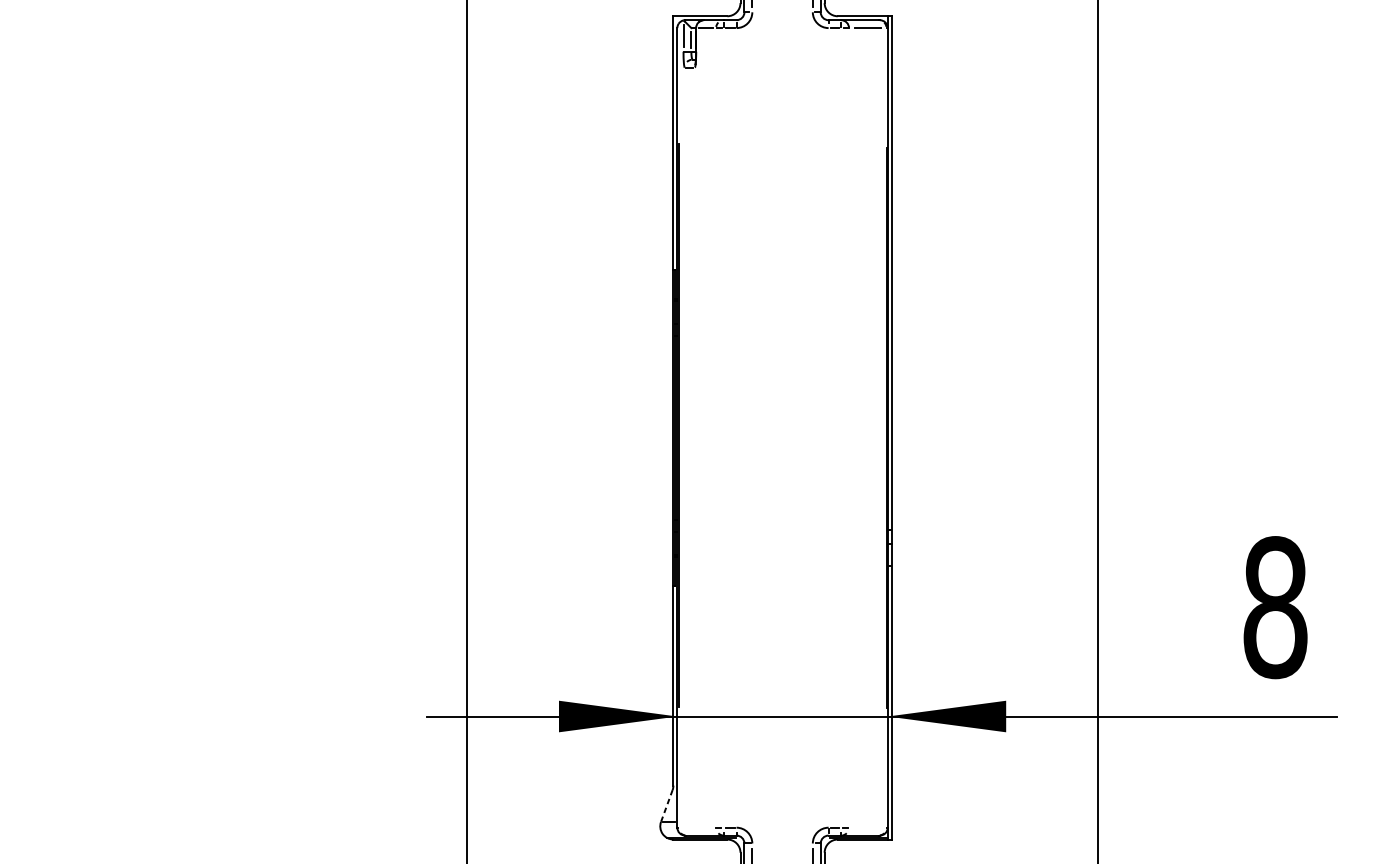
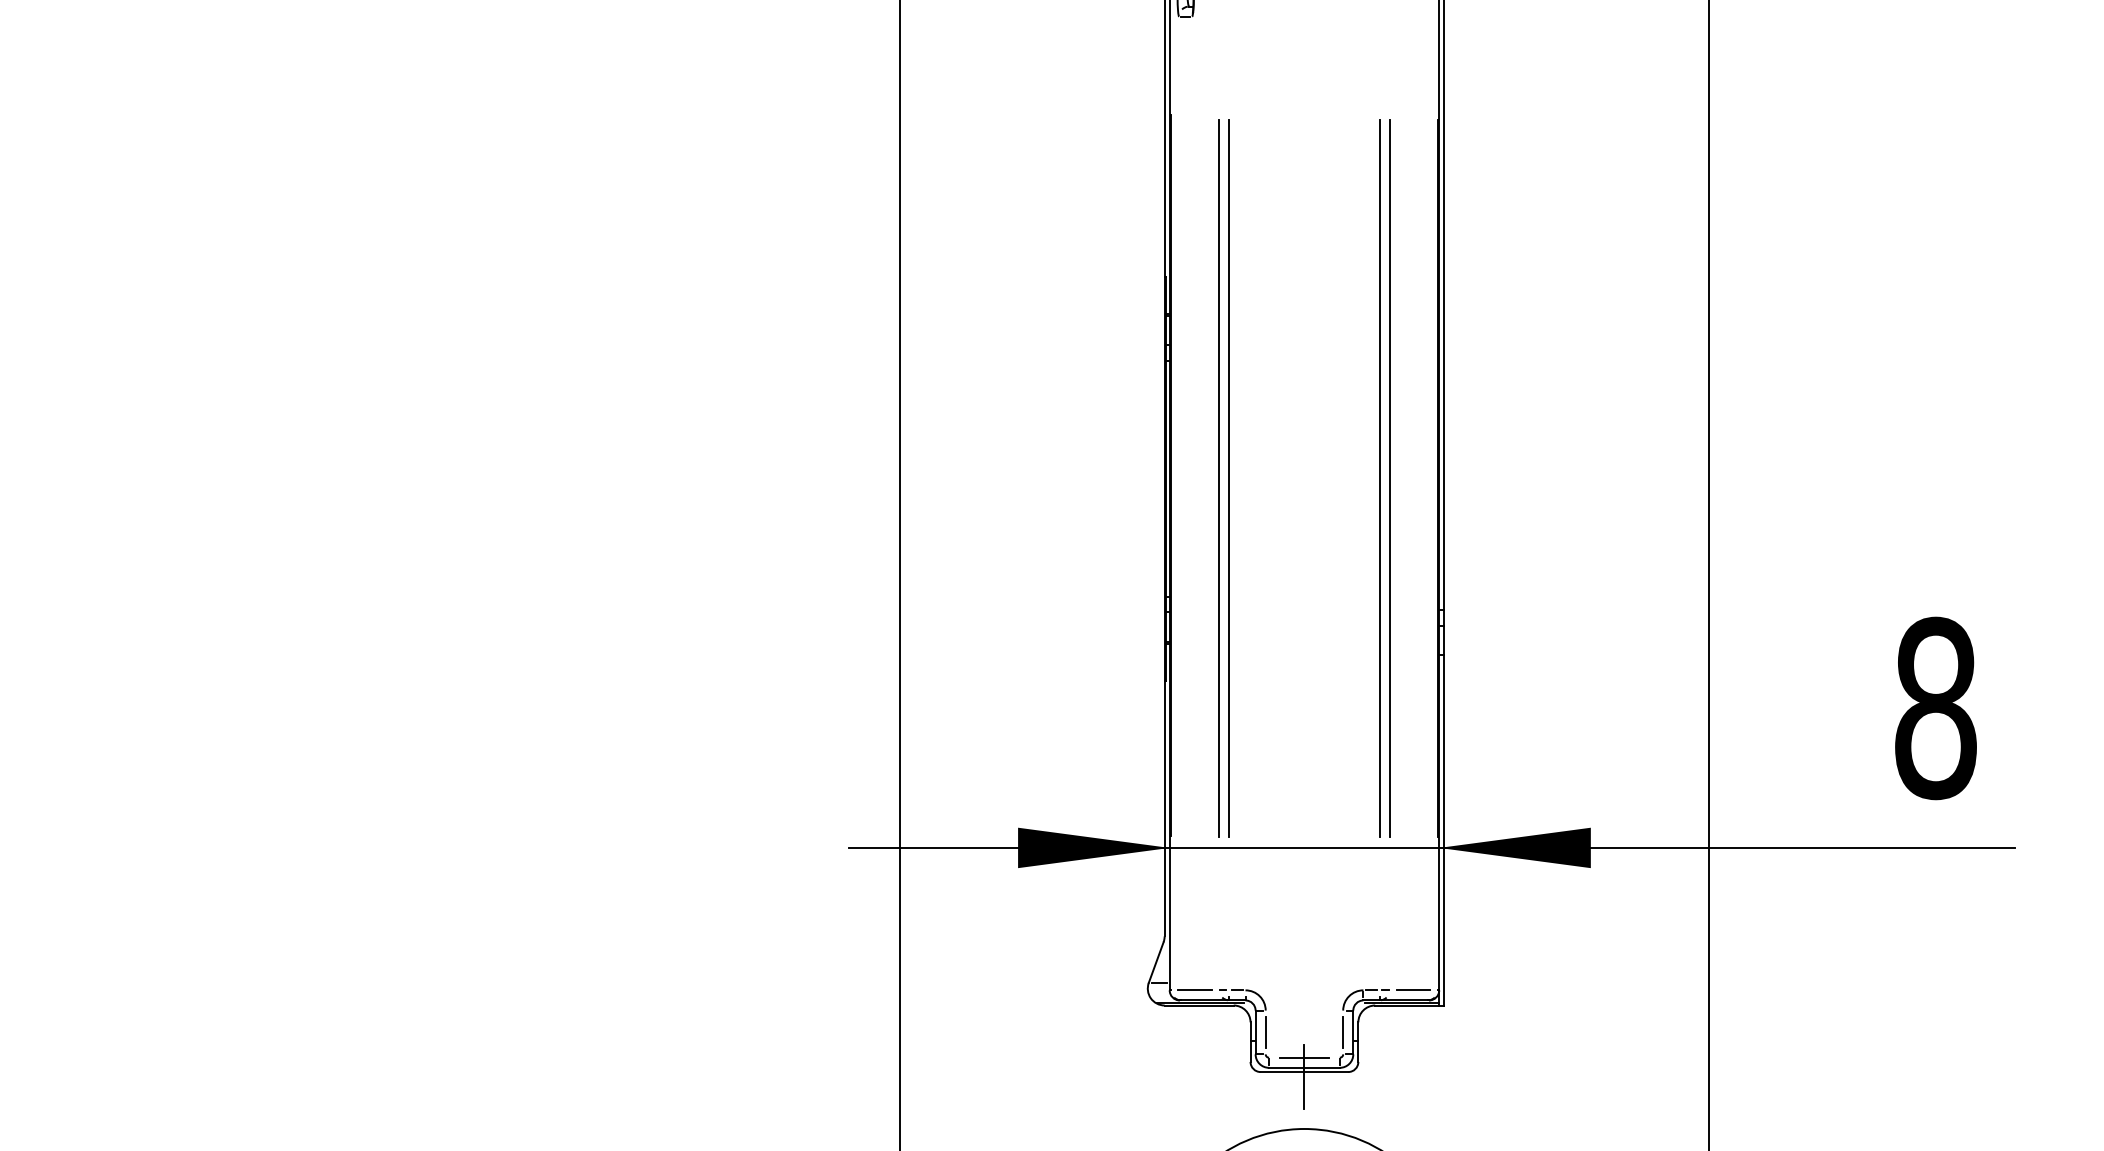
line: (716, 427) -> (1219, 477), added
line: (724, 427) -> (1229, 477), added
line: (841, 427) -> (1379, 477), added
line: (848, 427) -> (1389, 477), added
line: (667, 805) -> (1156, 962), dashed -> solid
line: (697, 827) -> (1195, 990), added
line: (867, 827) -> (1413, 990), added

